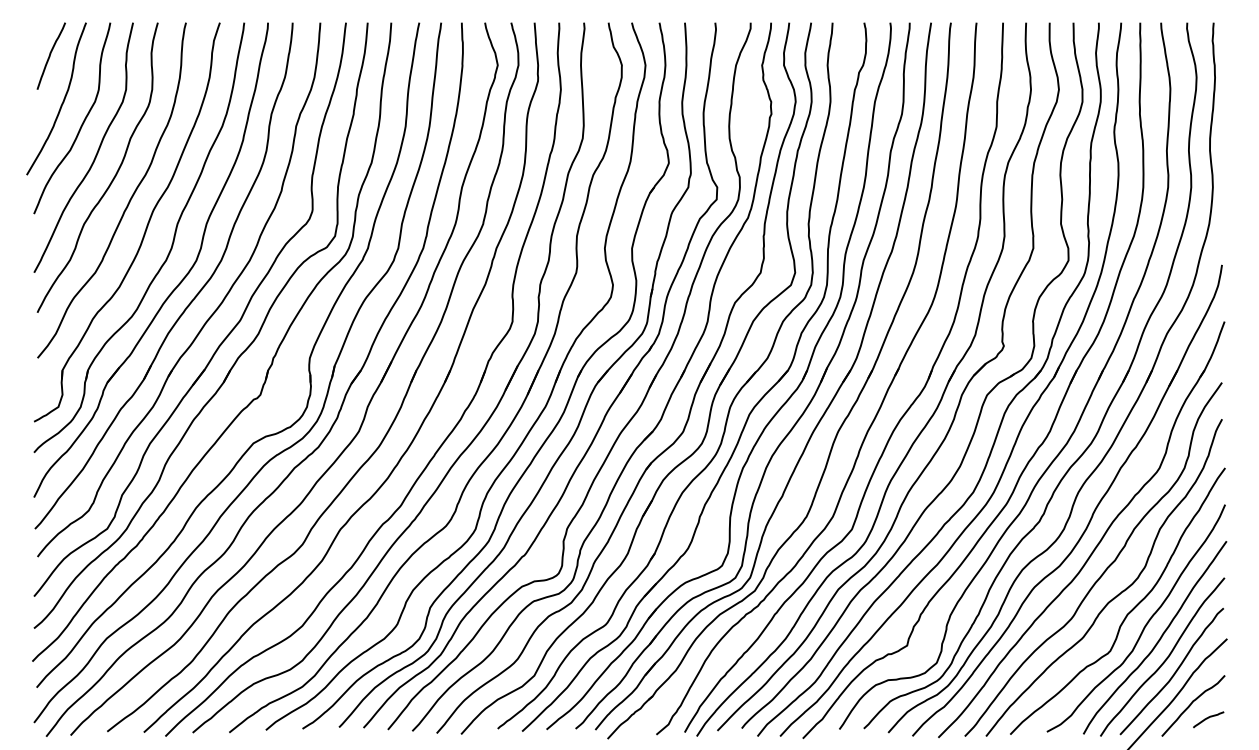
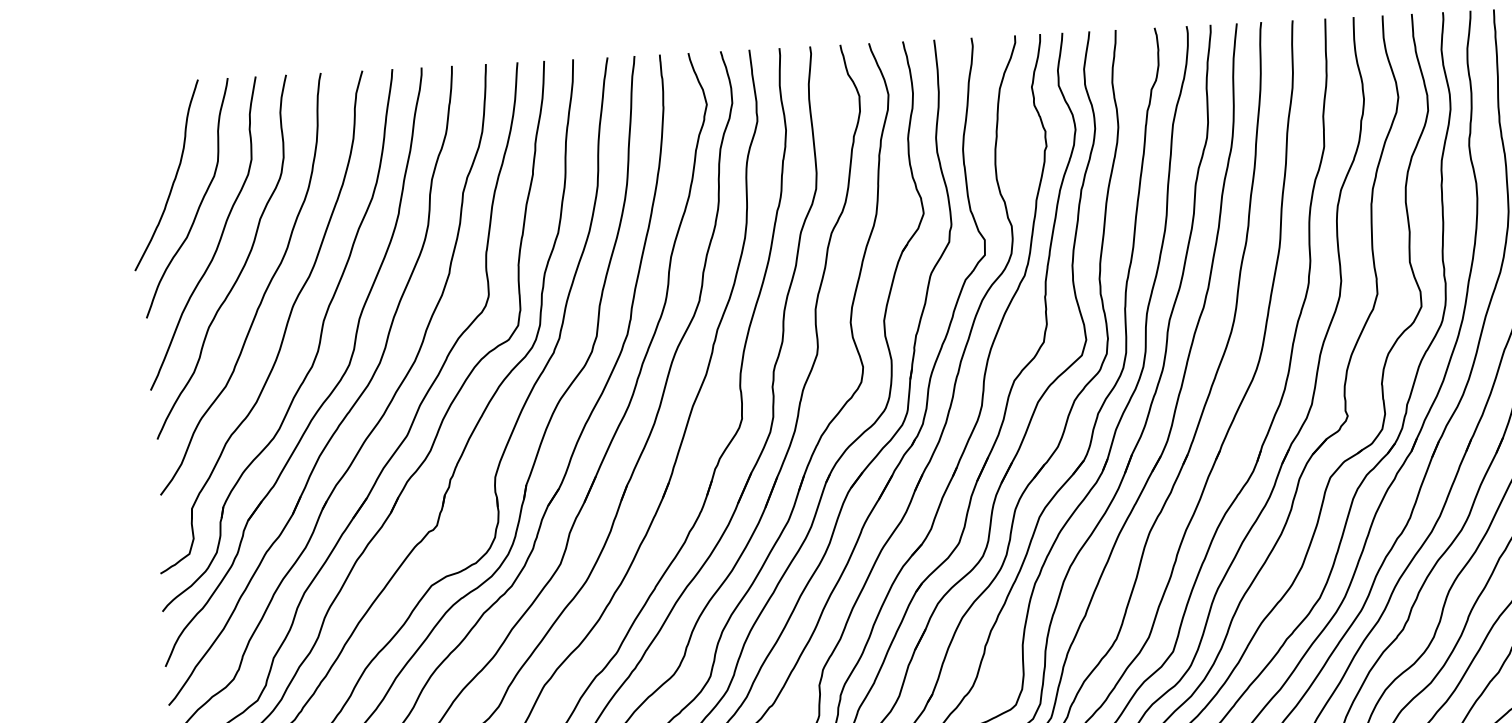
curve: (50, 55) -> (156, 122), removed

